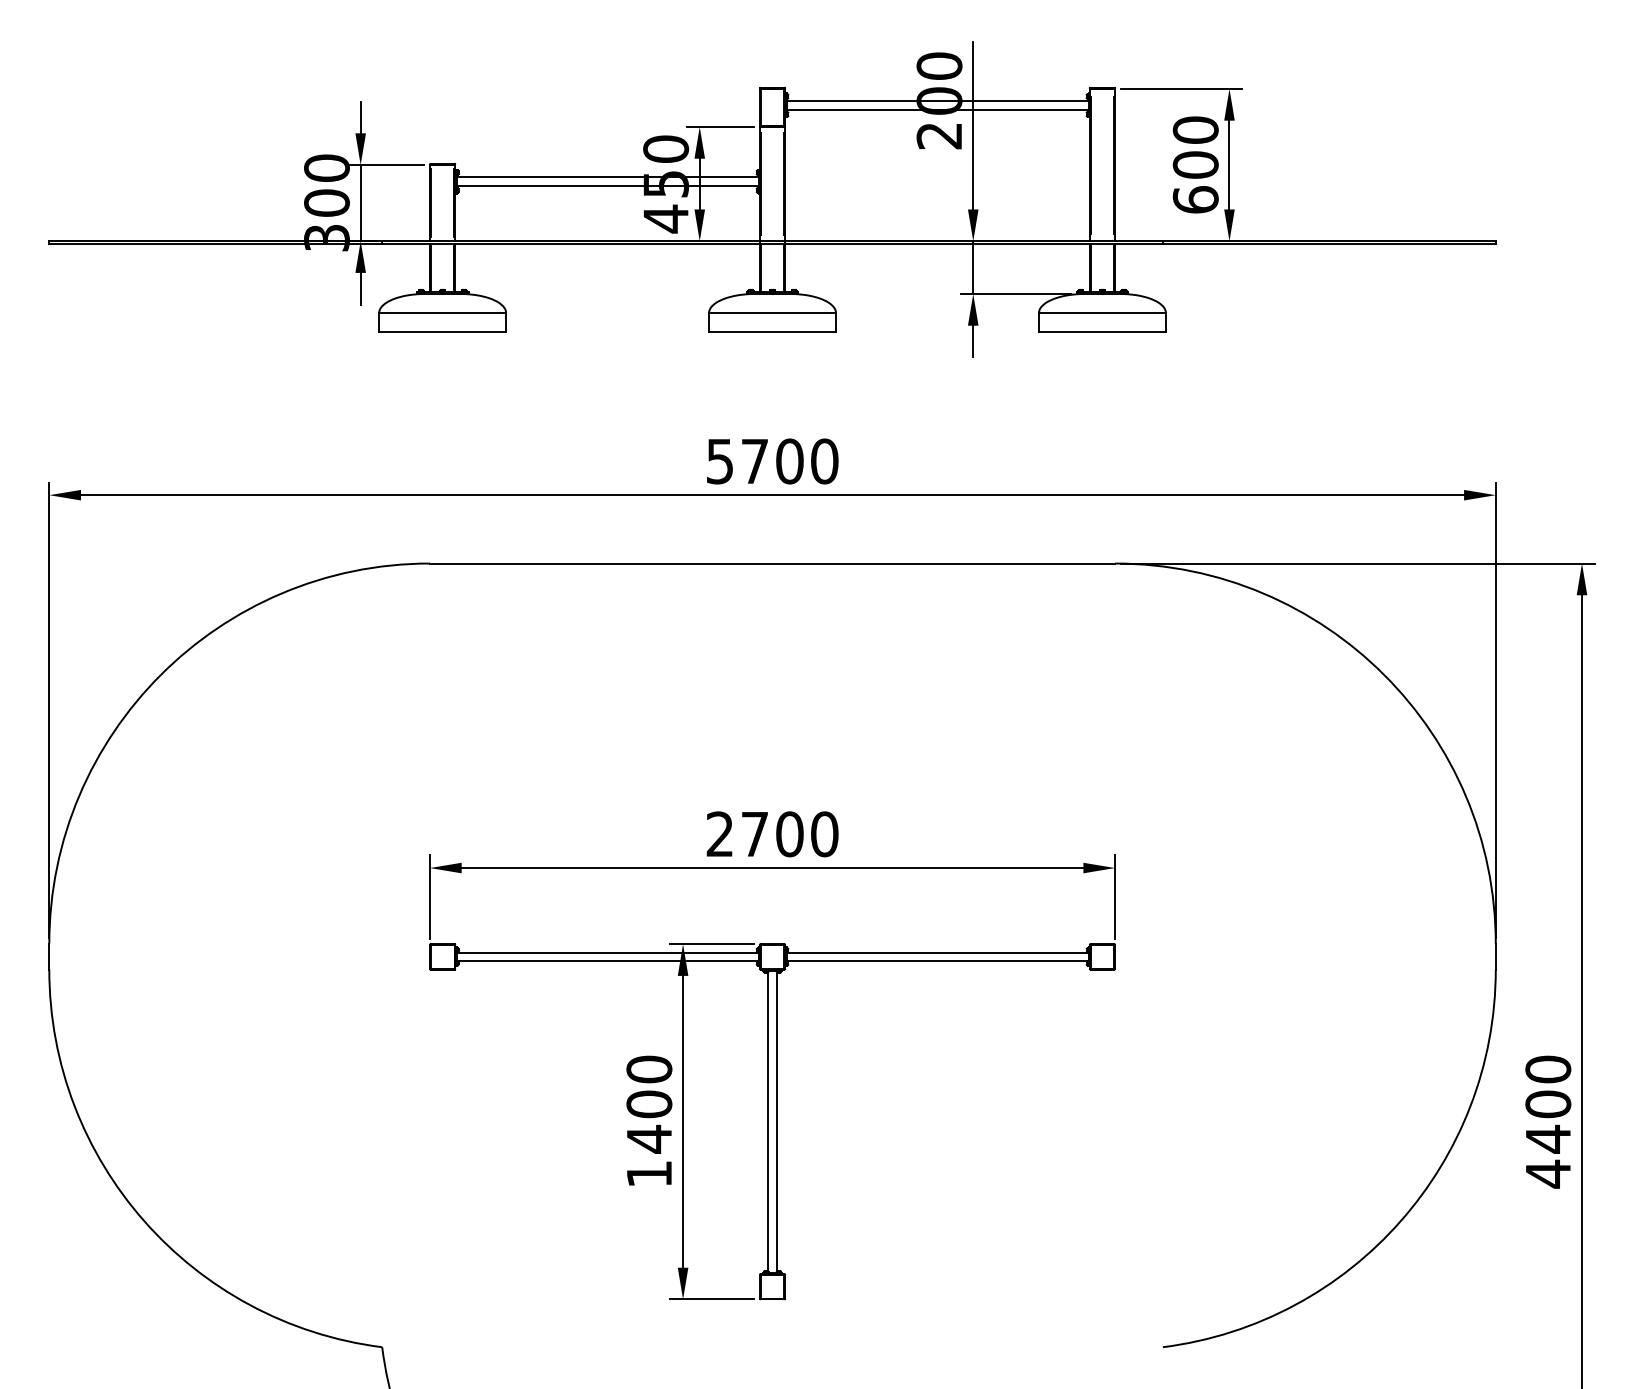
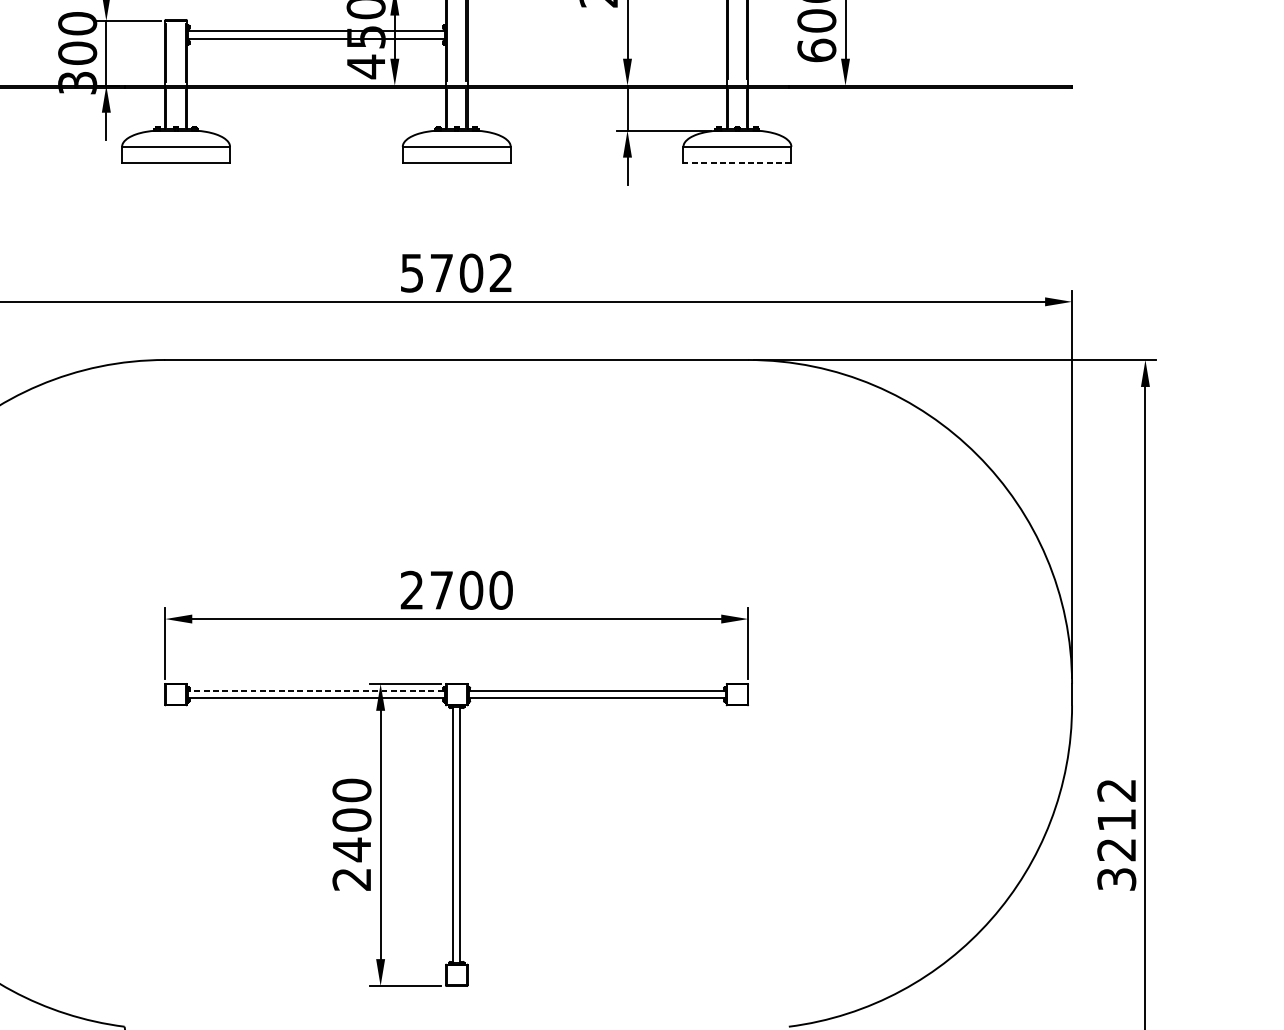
line: (1101, 332) -> (736, 163), solid -> dashed
text: (824, 461) -> (500, 273), 5700 -> 5702
line: (607, 952) -> (316, 690), solid -> dashed
text: (1548, 1121) -> (1116, 834), 4400 -> 3212
text: (648, 1174) -> (351, 879), 1400 -> 2400

